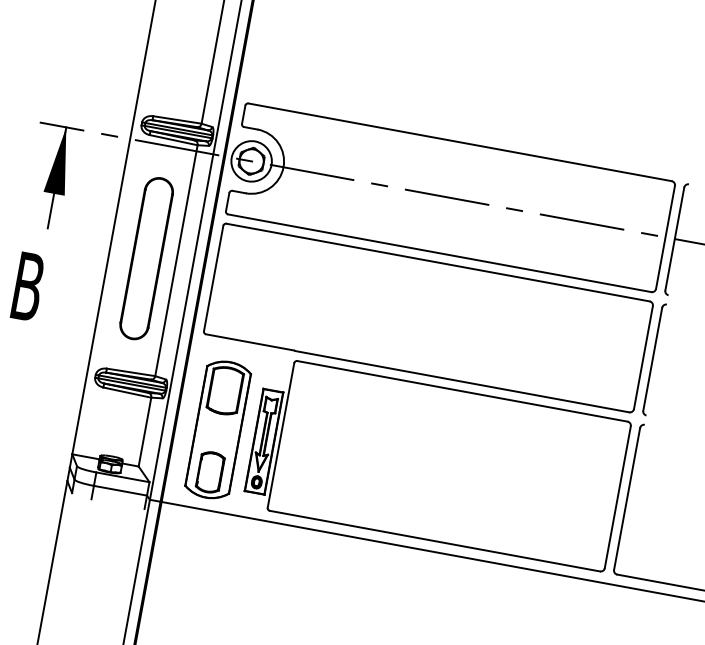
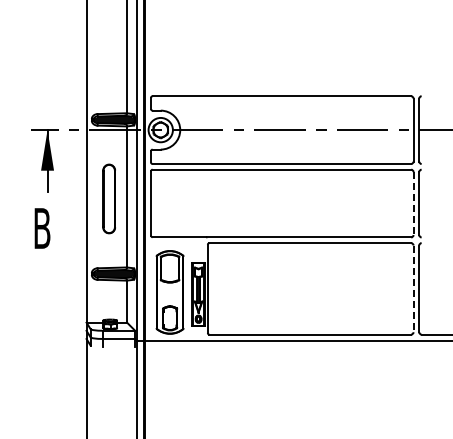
part: (145, 257) -> (108, 198), size x0.7
line: (643, 359) -> (413, 204), solid -> dashed
line: (617, 498) -> (413, 289), solid -> dashed

